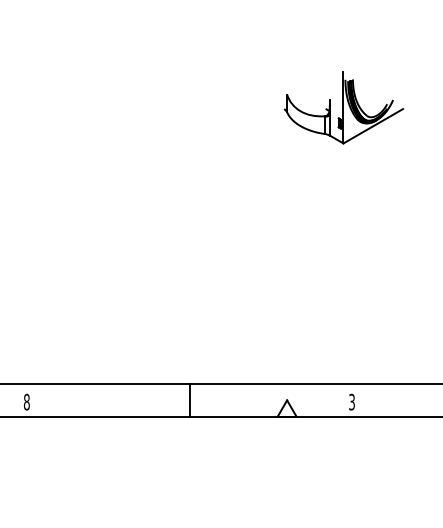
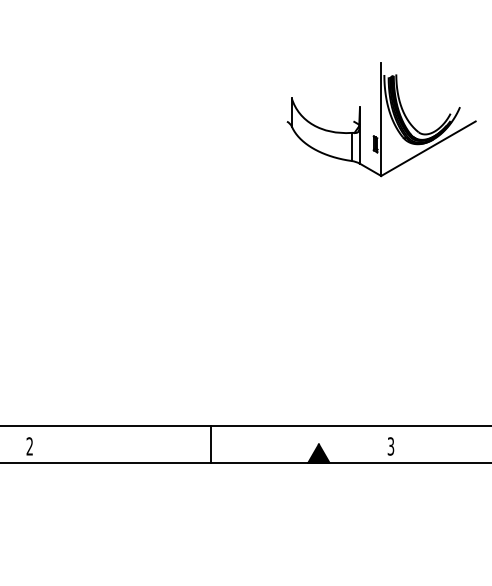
part: (343, 107) -> (381, 119), size x1.43
text: (26, 402) -> (29, 446), 8 -> 2
fill: (286, 408) -> (318, 453), added

